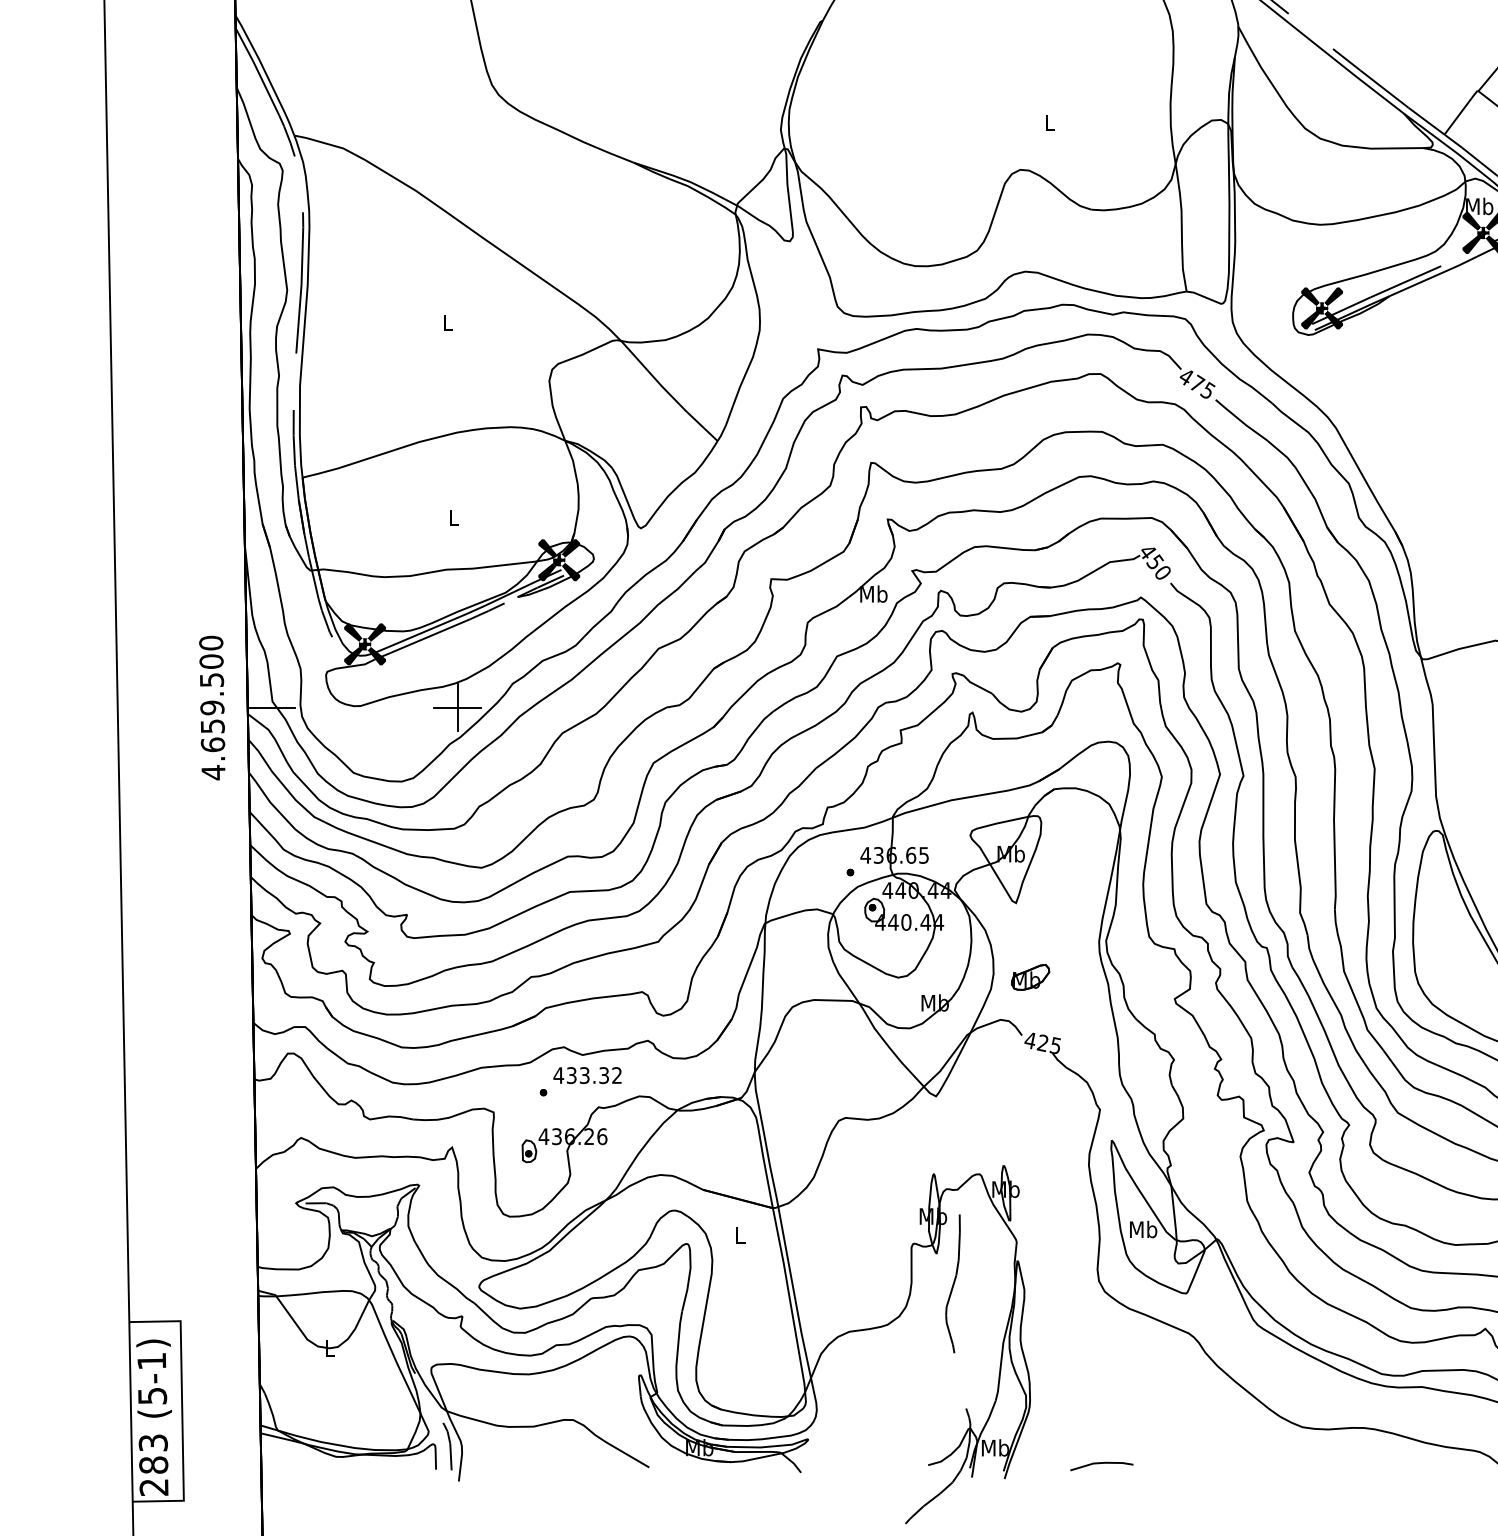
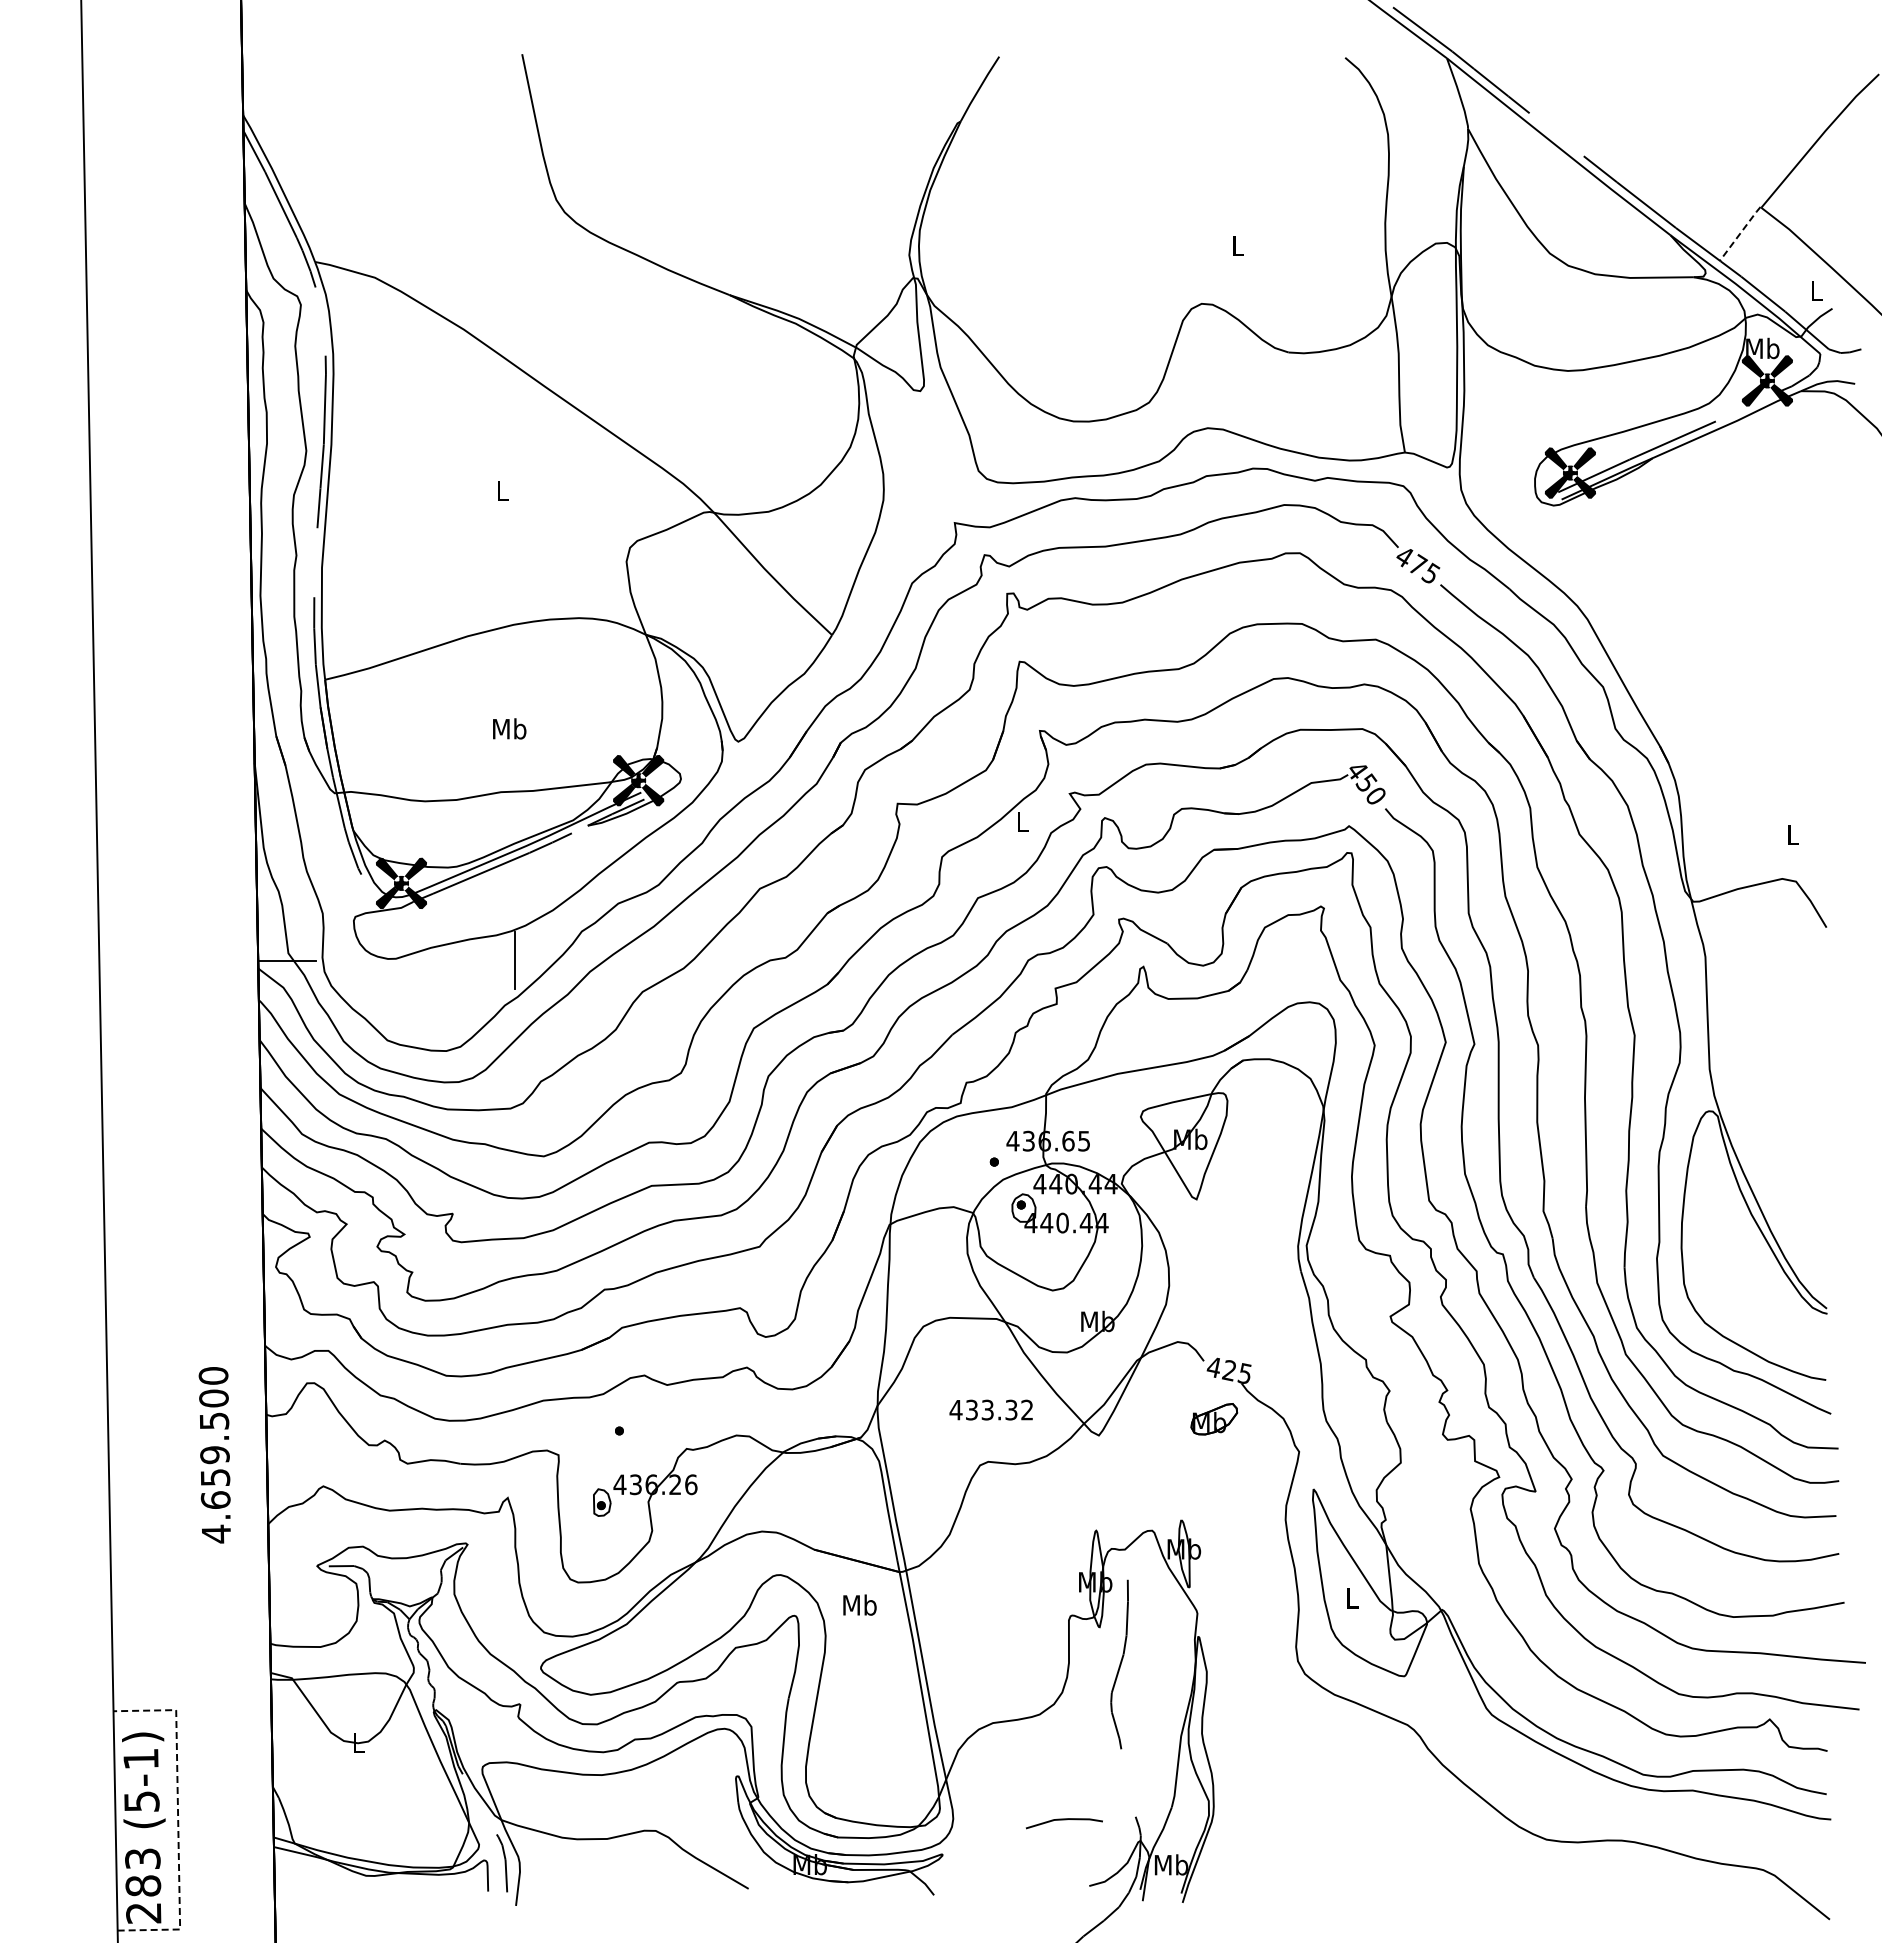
line: (1461, 112) -> (1740, 233), solid -> dashed
text: (453, 517) -> (509, 728), L -> Mb
text: (873, 593) -> (1022, 821), Mb -> L
line: (457, 707) -> (514, 960), removed
text: (212, 708) -> (214, 1455), moved
part: (1030, 977) -> (1214, 1419), moved
text: (586, 1075) -> (990, 1409), moved
text: (1143, 1228) -> (1352, 1597), Mb -> L
text: (740, 1234) -> (859, 1604), L -> Mb
line: (182, 1410) -> (178, 1819), solid -> dashed
line: (1101, 1463) -> (1064, 1820), moved

